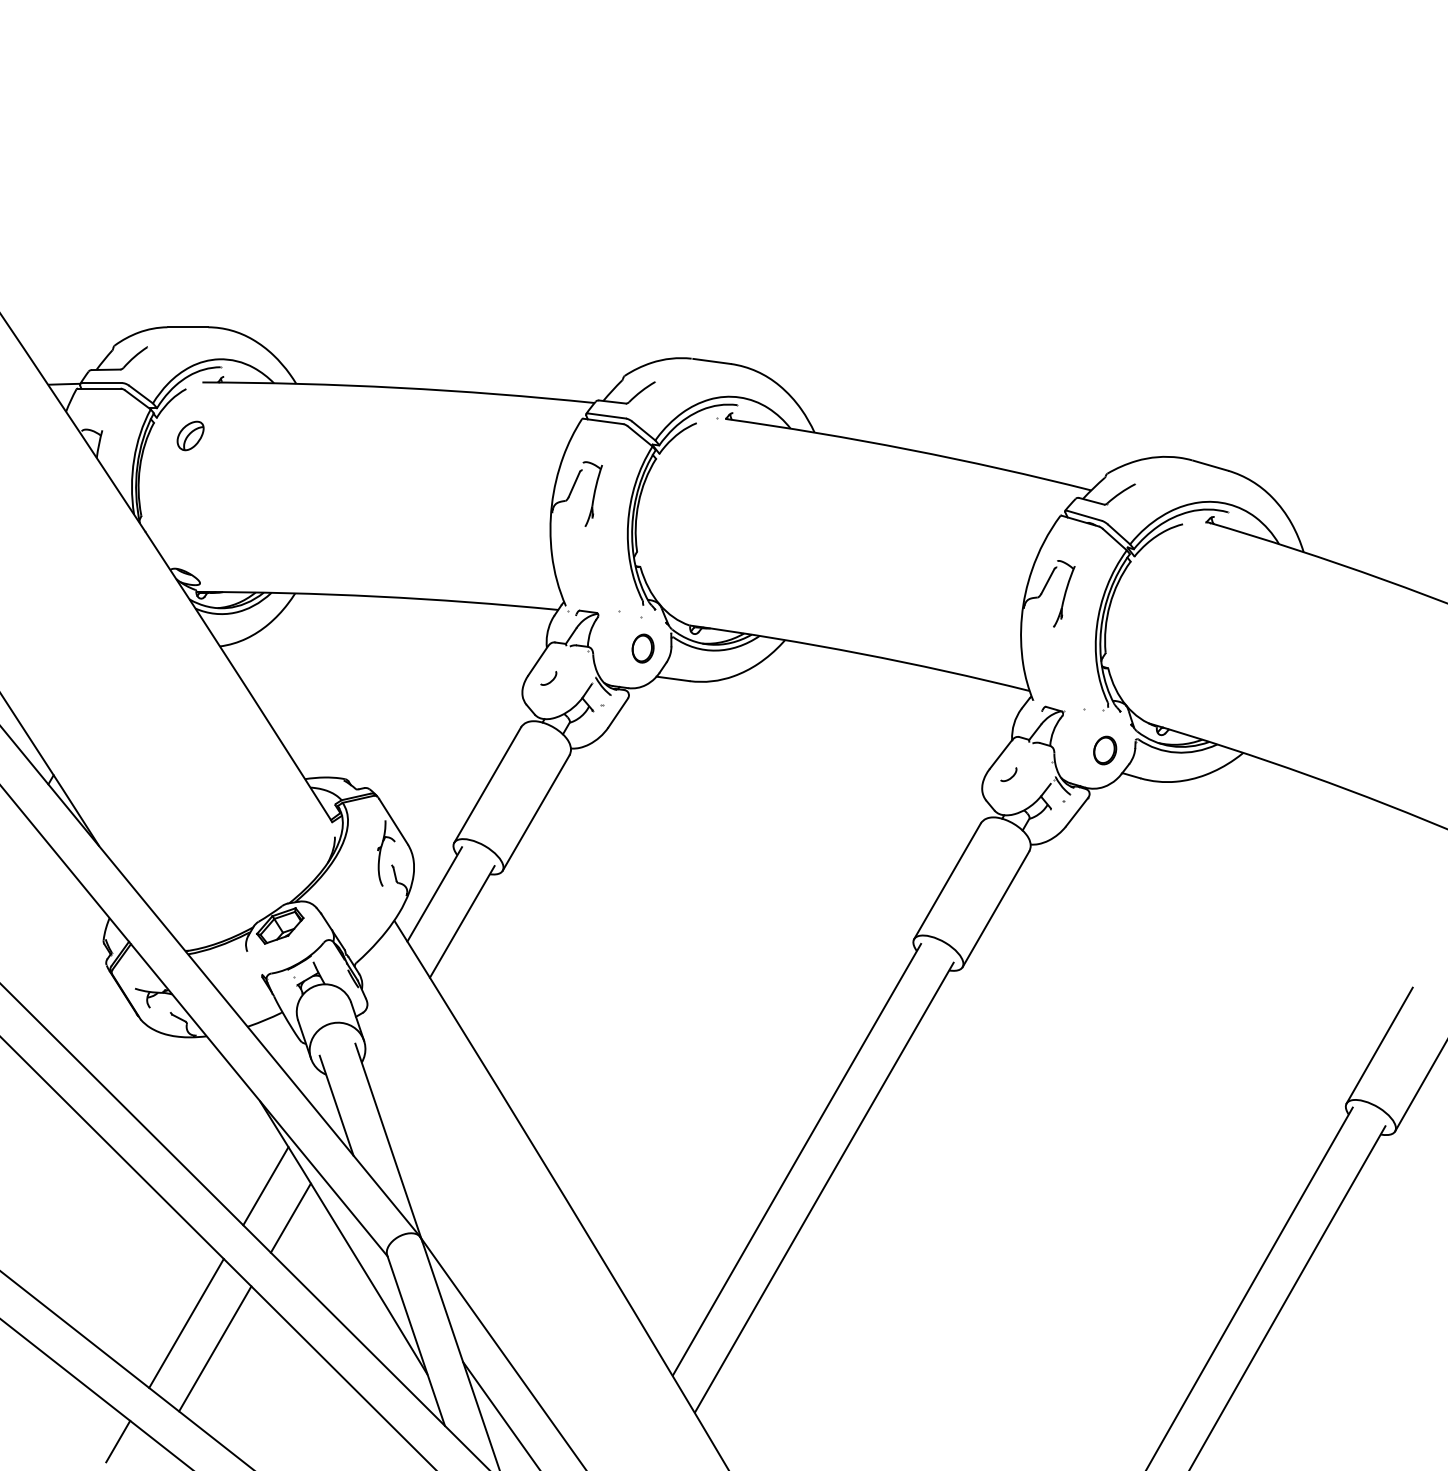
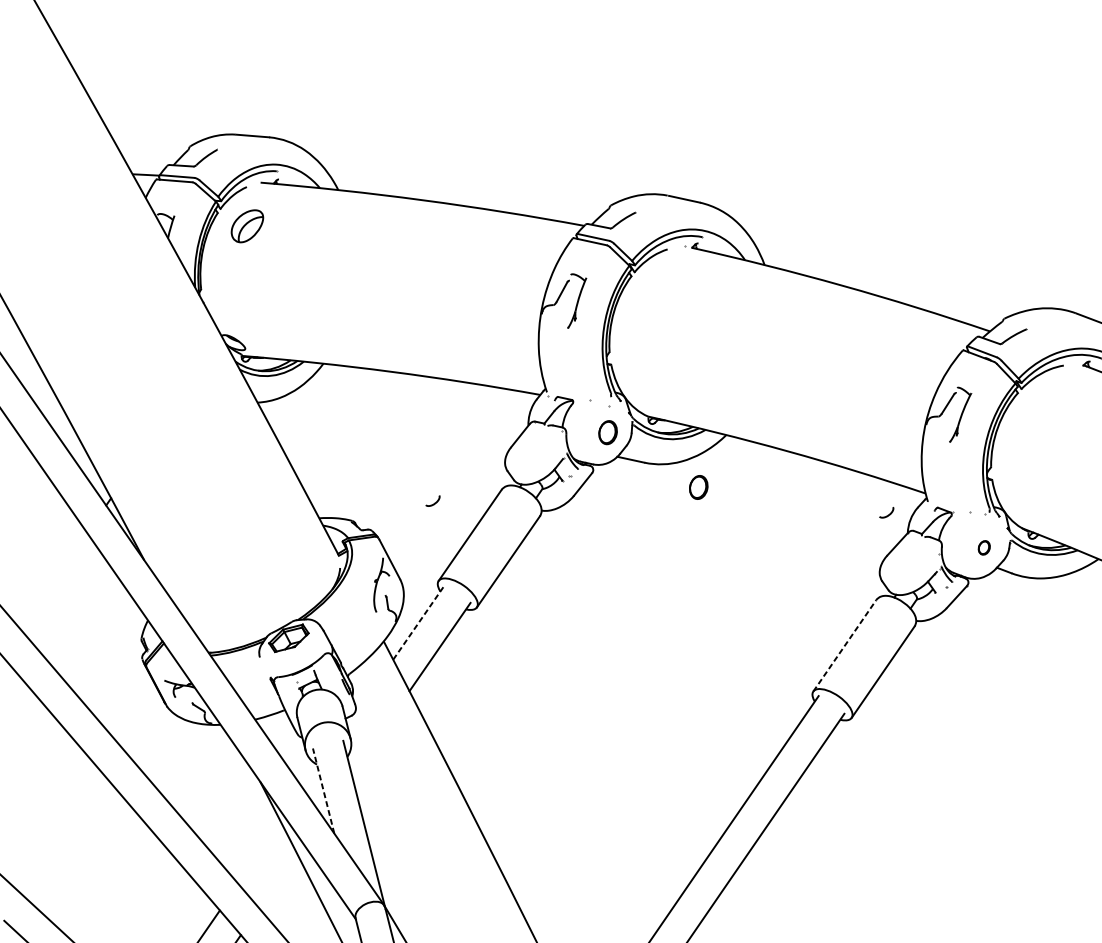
part: (190, 435) -> (247, 225), size x1.4
curve: (550, 680) -> (434, 502), moved
part: (756, 705) -> (698, 487), added
part: (1105, 750) -> (984, 547), size x0.6
curve: (1011, 776) -> (888, 514), moved
line: (947, 881) -> (844, 645), solid -> dashed
line: (434, 894) -> (418, 622), solid -> dashed
line: (336, 1105) -> (323, 790), solid -> dashed
line: (265, 1186) -> (259, 853), removed
line: (290, 1217) -> (277, 880), removed

